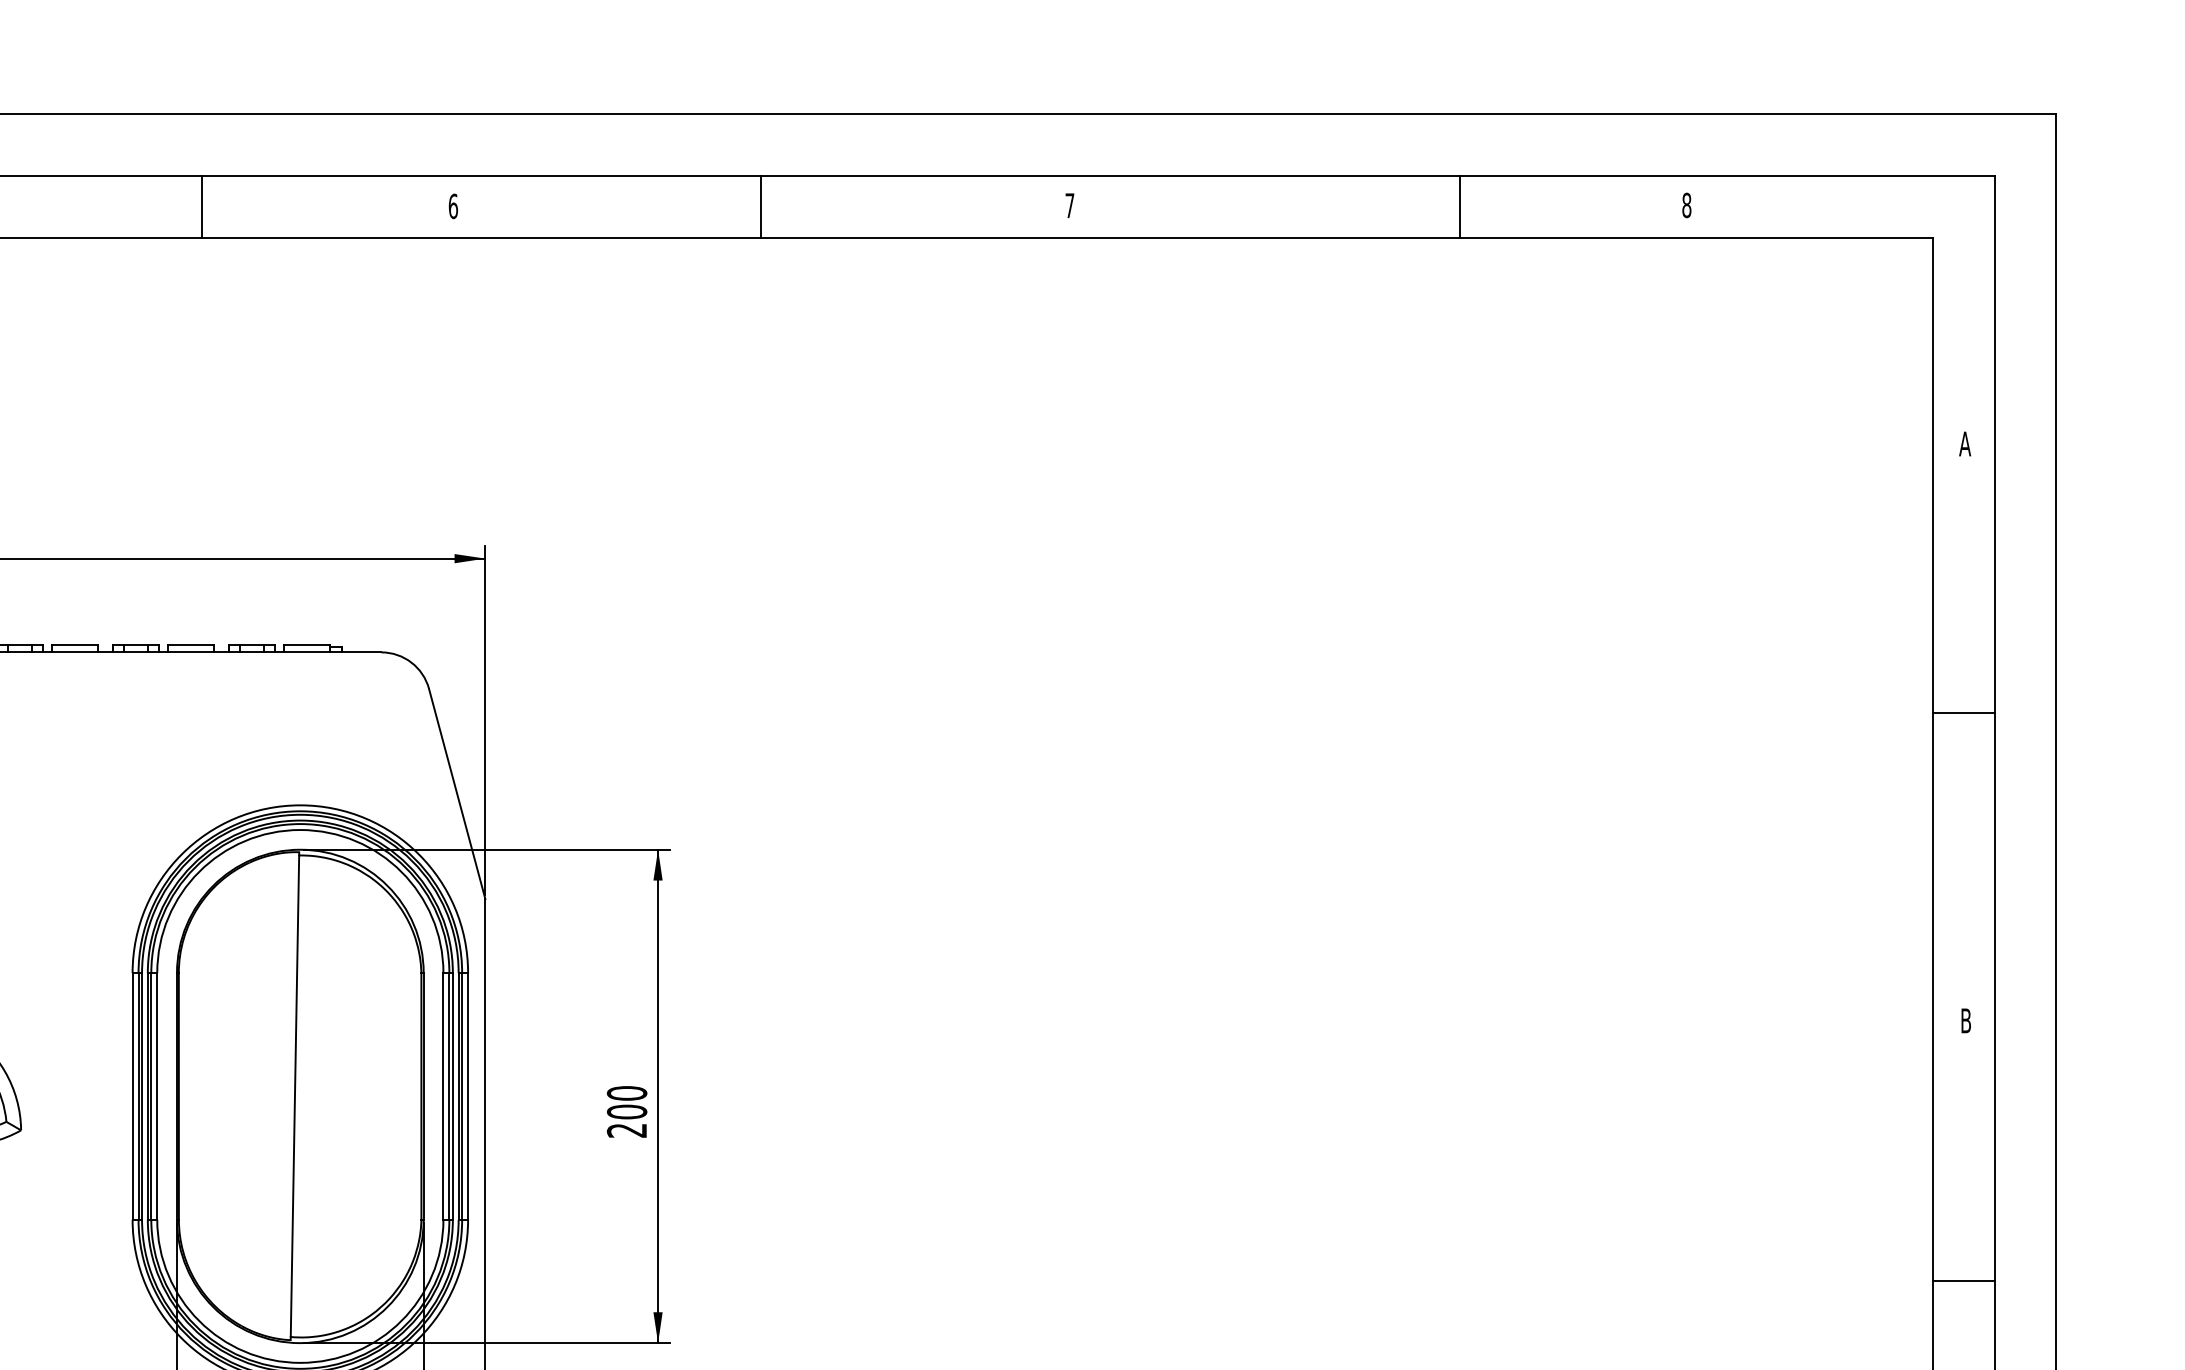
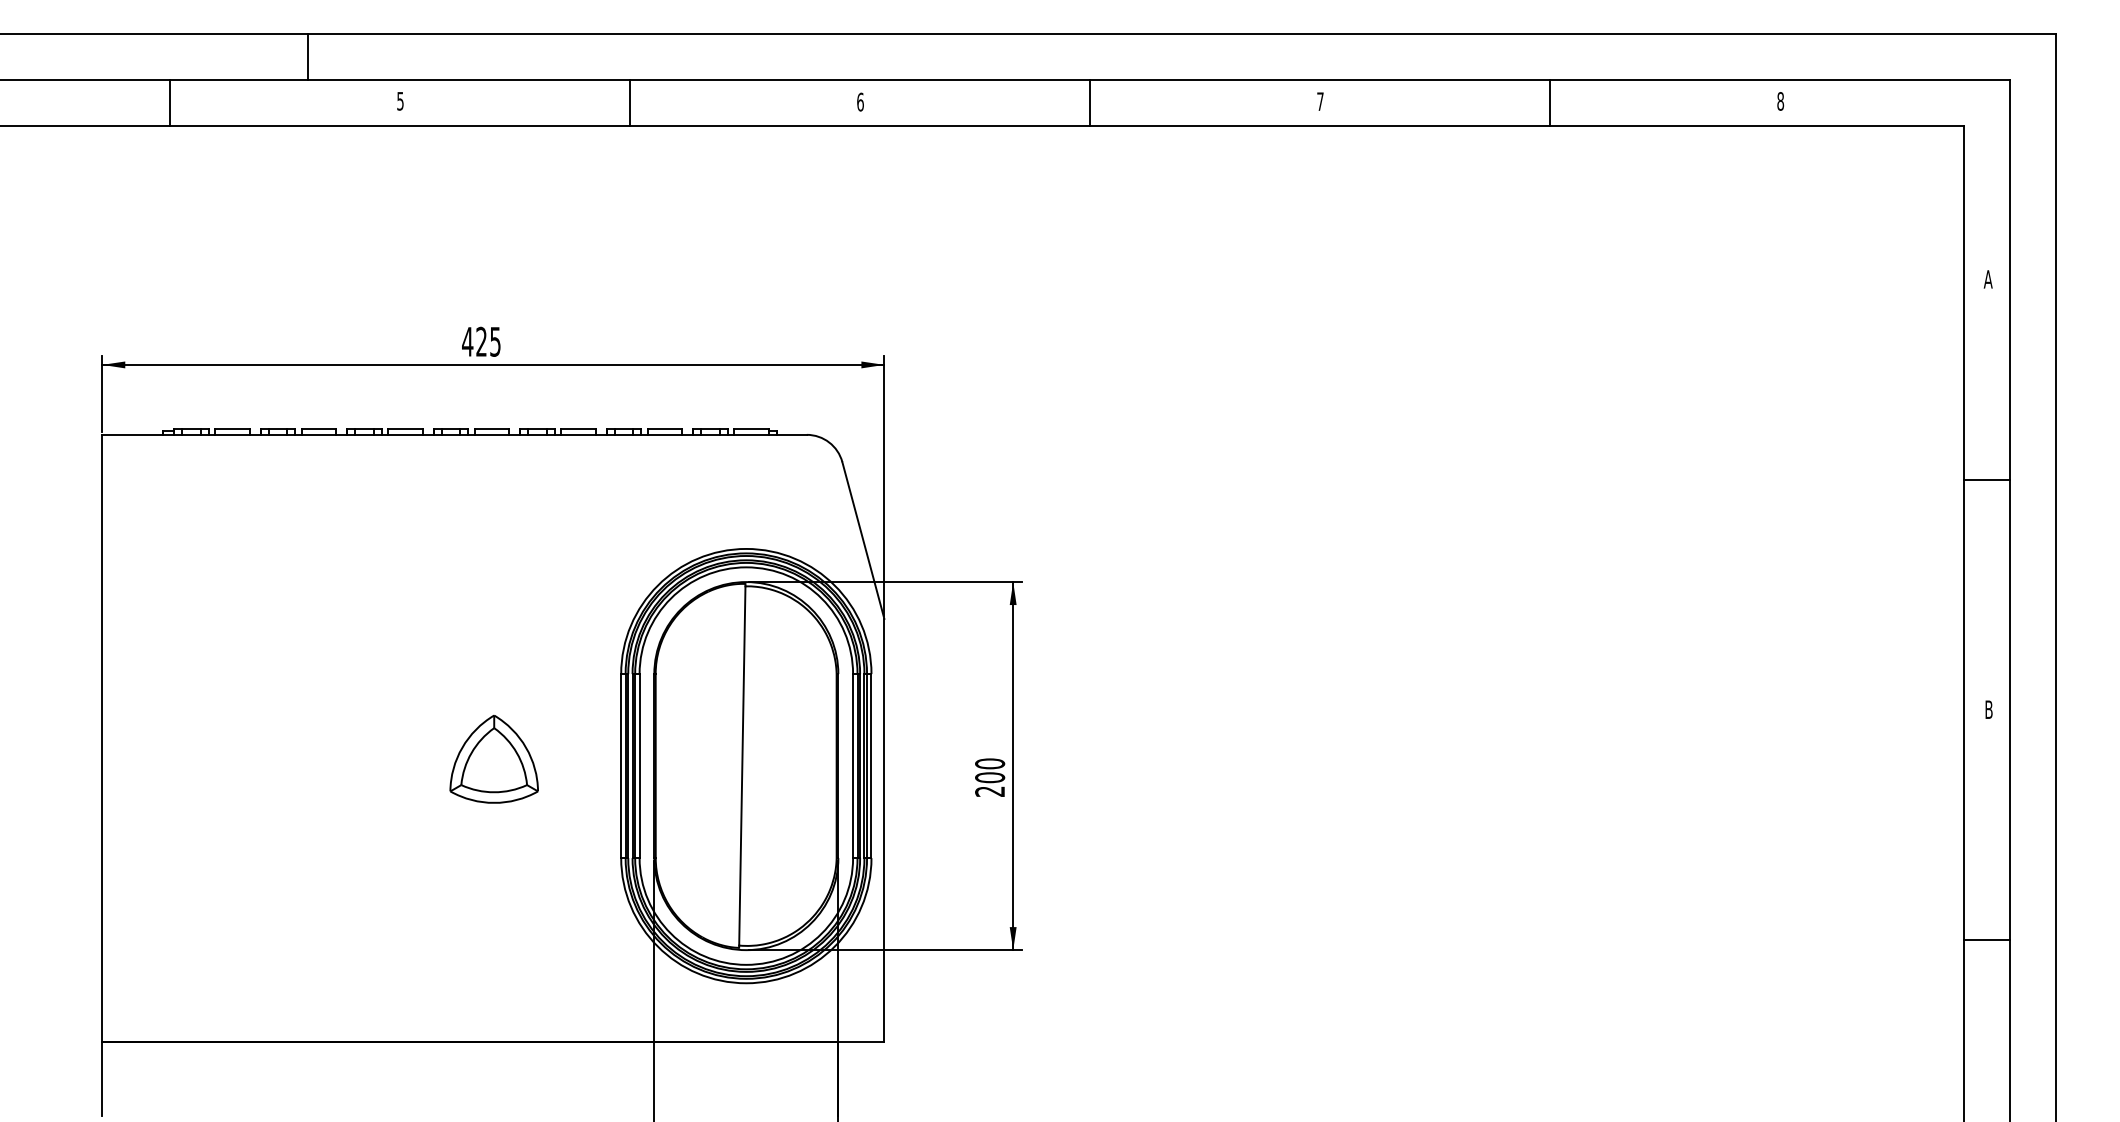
line: (202, 206) -> (630, 102), moved
line: (1460, 206) -> (1550, 102), moved
line: (1964, 1280) -> (1987, 939), moved

